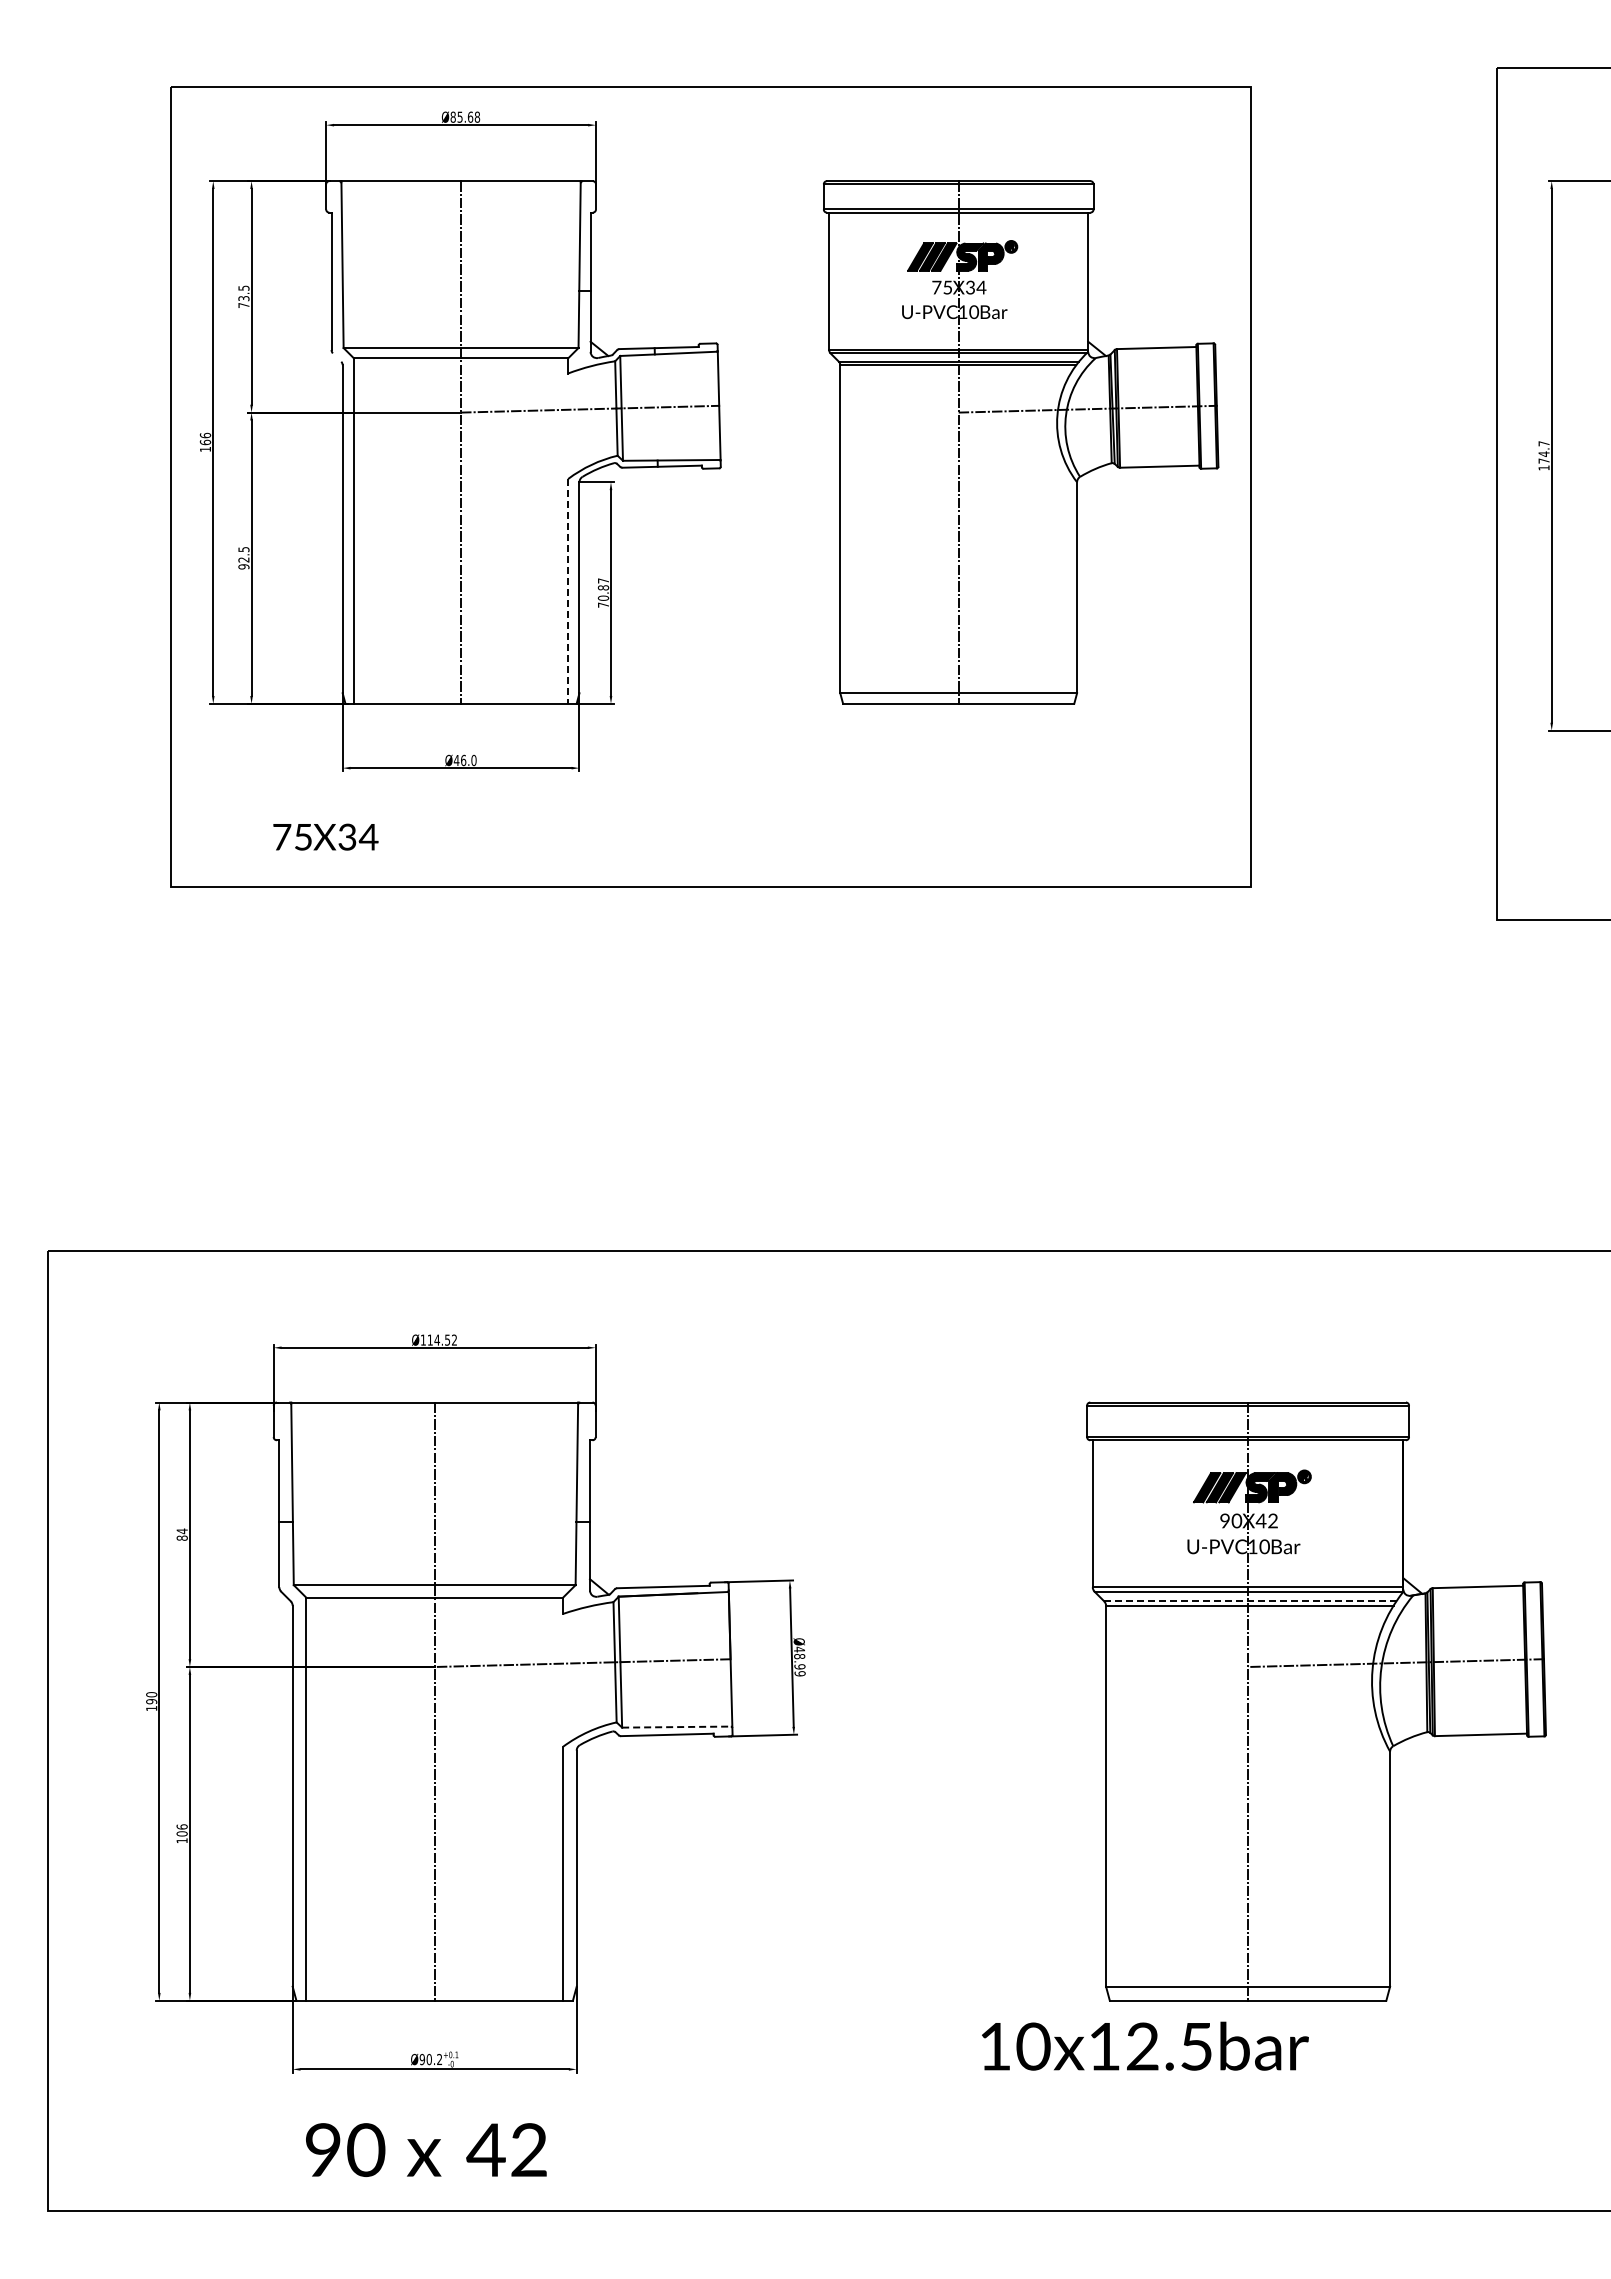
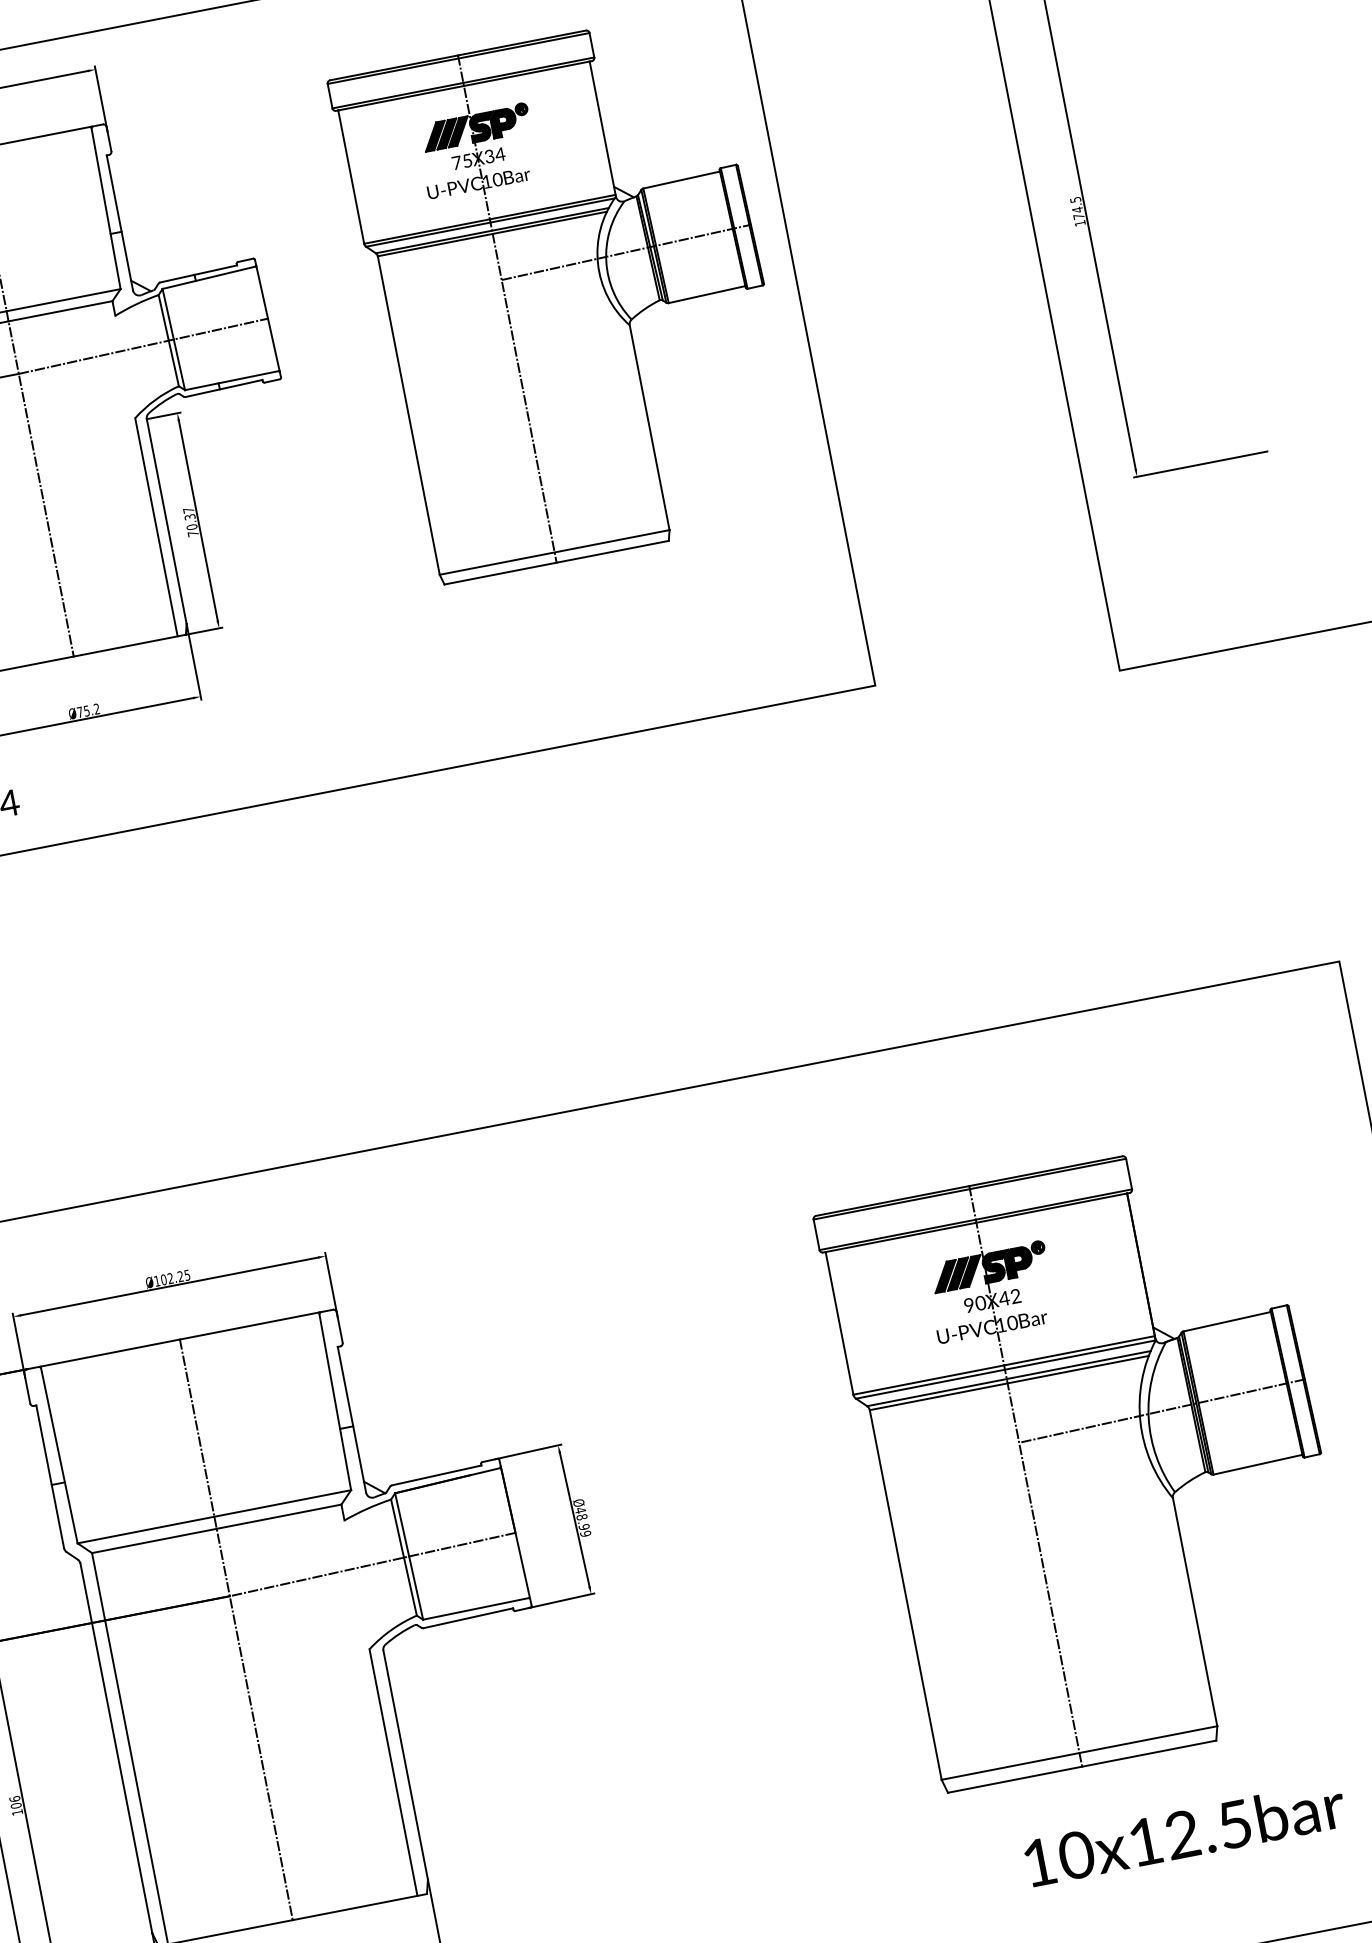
text: (1543, 443) -> (1075, 199), 174.7 -> 174.5
text: (603, 587) -> (190, 516), 70.87 -> 70.37
line: (568, 591) -> (156, 527), dashed -> solid
text: (464, 760) -> (87, 710), Ø46.0 -> Ø75.2
text: (441, 1339) -> (174, 1277), Ø114.52 -> Ø102.25
line: (1250, 1601) -> (1009, 1378), dashed -> solid
line: (676, 1727) -> (475, 1609), dashed -> solid
text: (1145, 2045) -> (1185, 1833), moved

